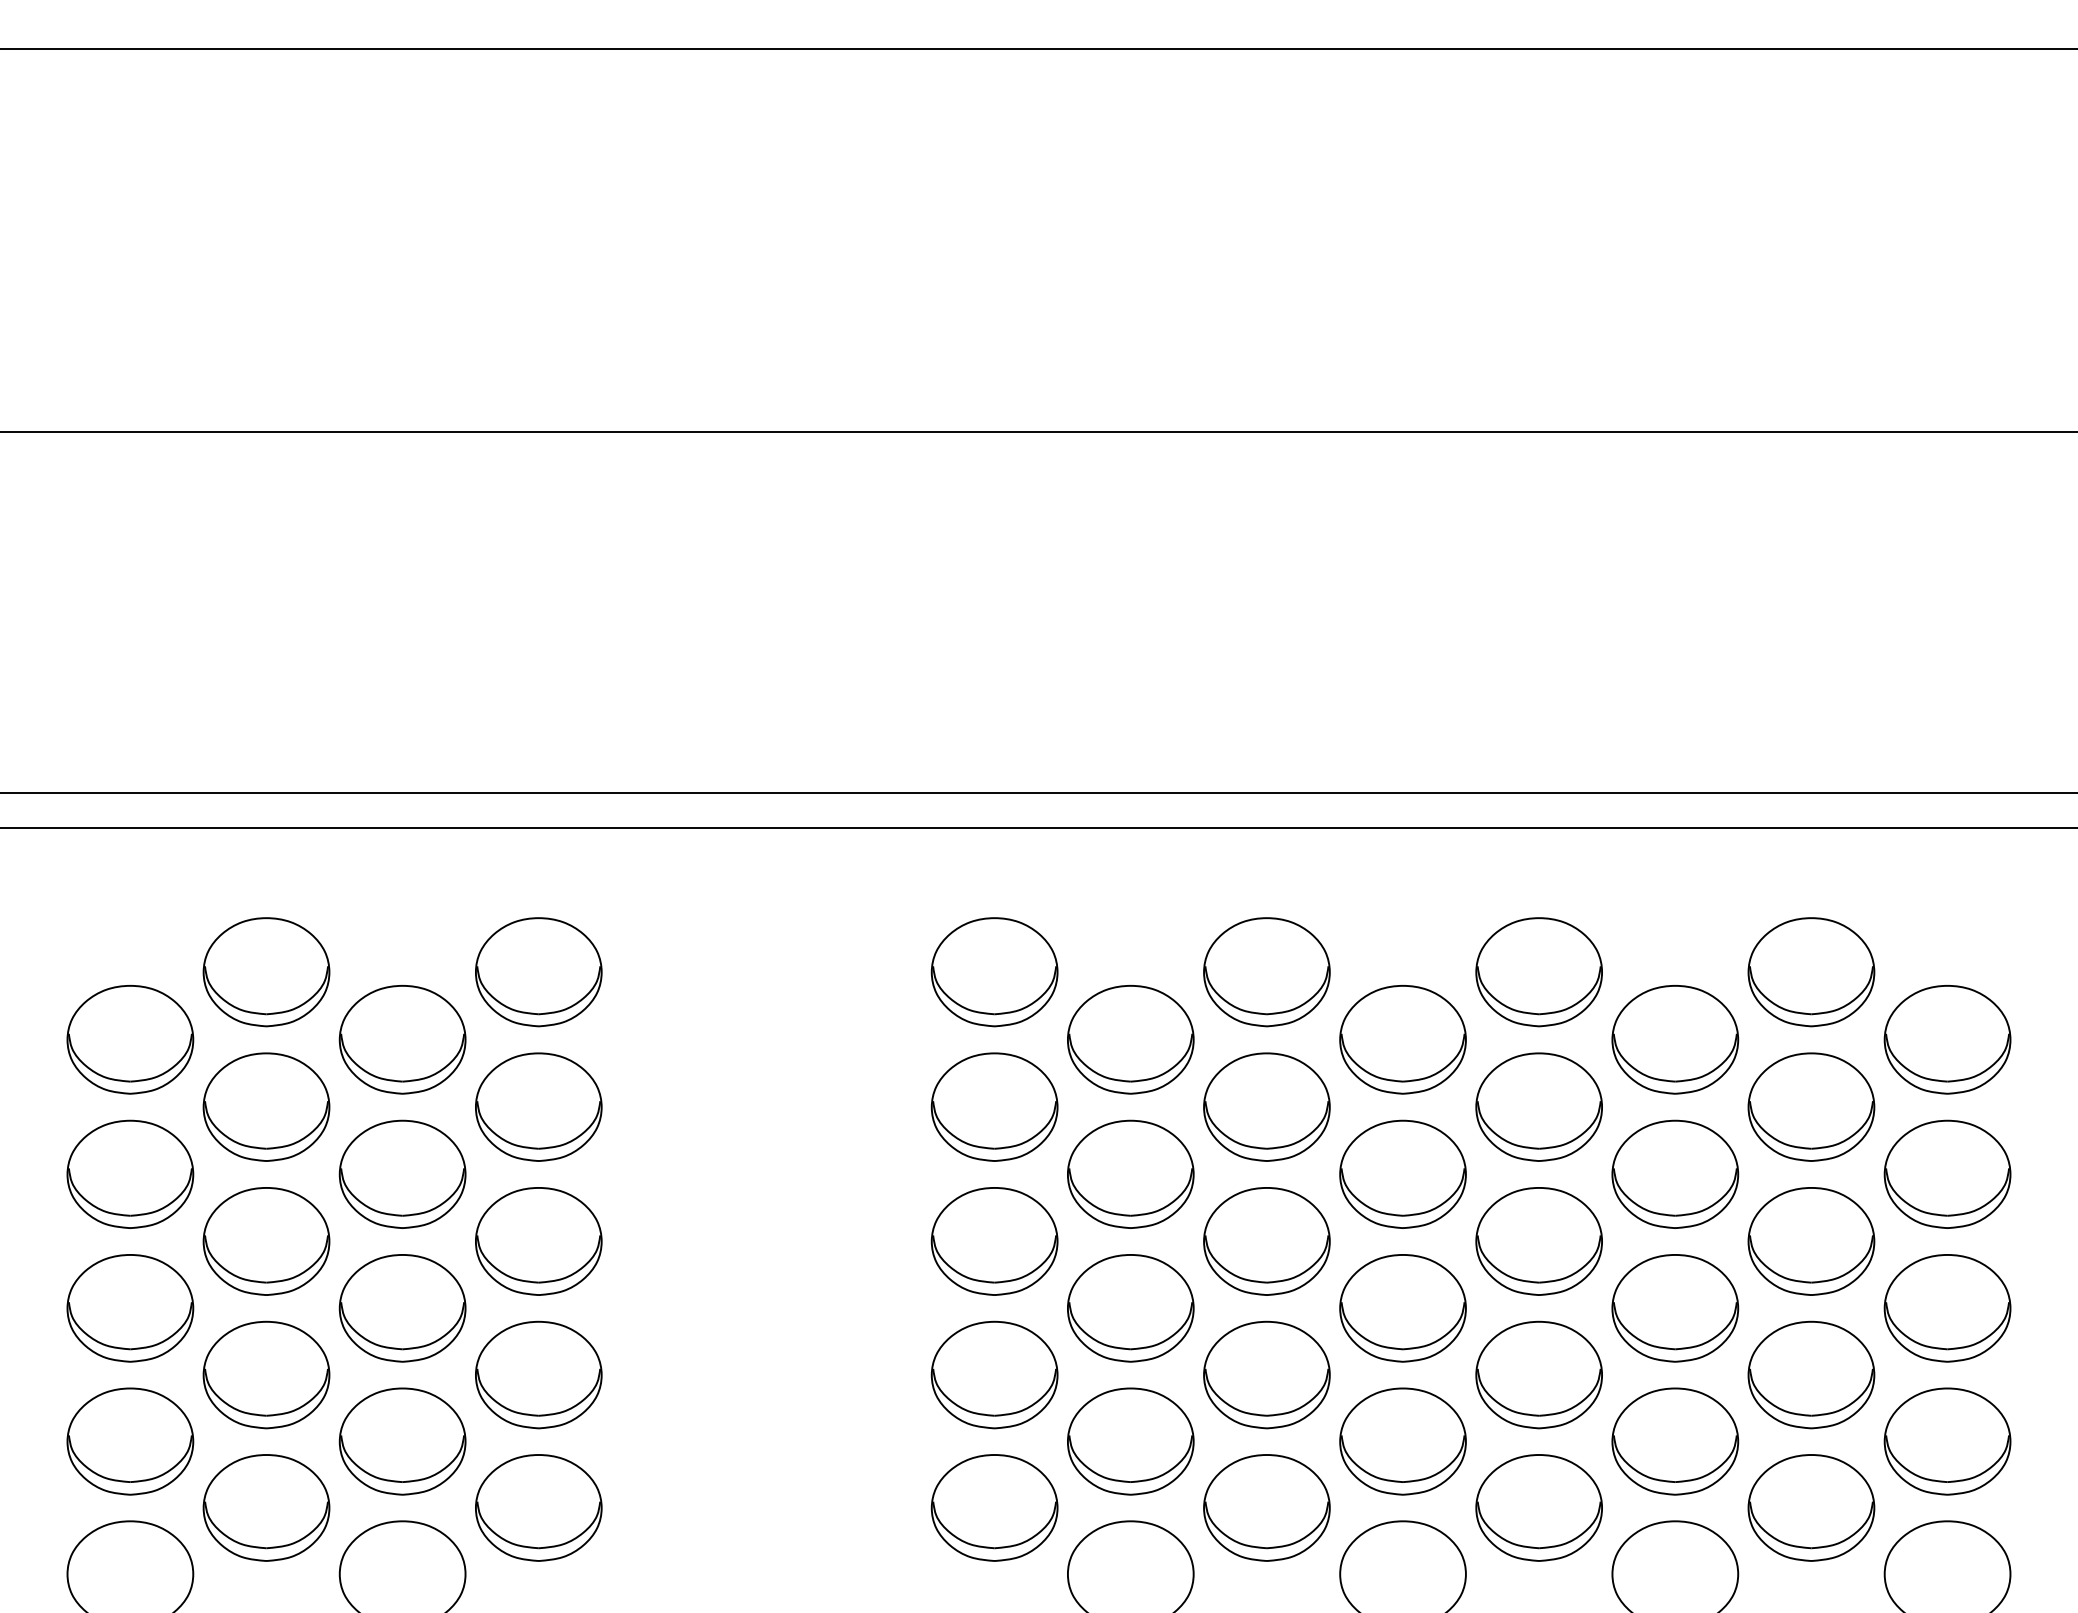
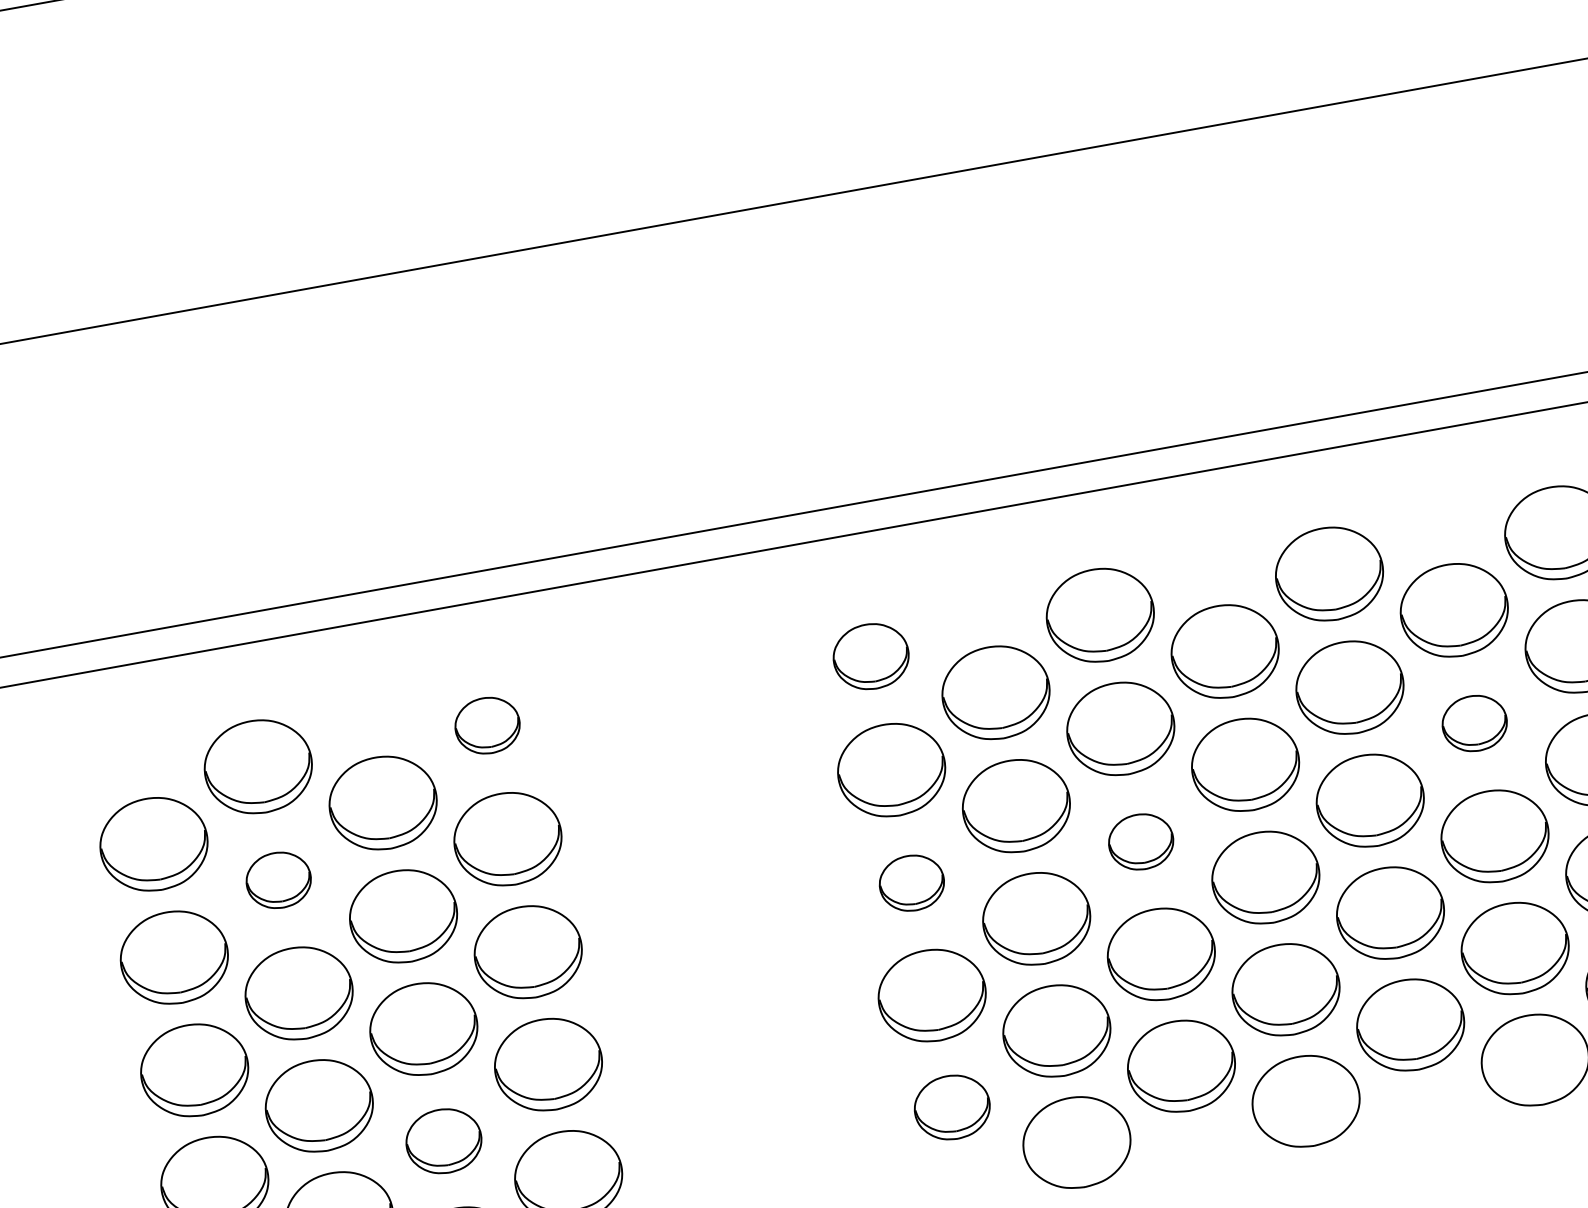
part: (538, 972) -> (487, 725), size x0.6
part: (994, 972) -> (871, 656), size x0.7
part: (266, 1106) -> (278, 879), size x0.6
part: (1675, 1173) -> (1474, 722), size x0.6
part: (994, 1241) -> (911, 883), size x0.6
part: (1266, 1241) -> (1140, 842), size x0.6
part: (402, 1441) -> (443, 1141), size x0.7
part: (994, 1507) -> (952, 1107), size x0.7

